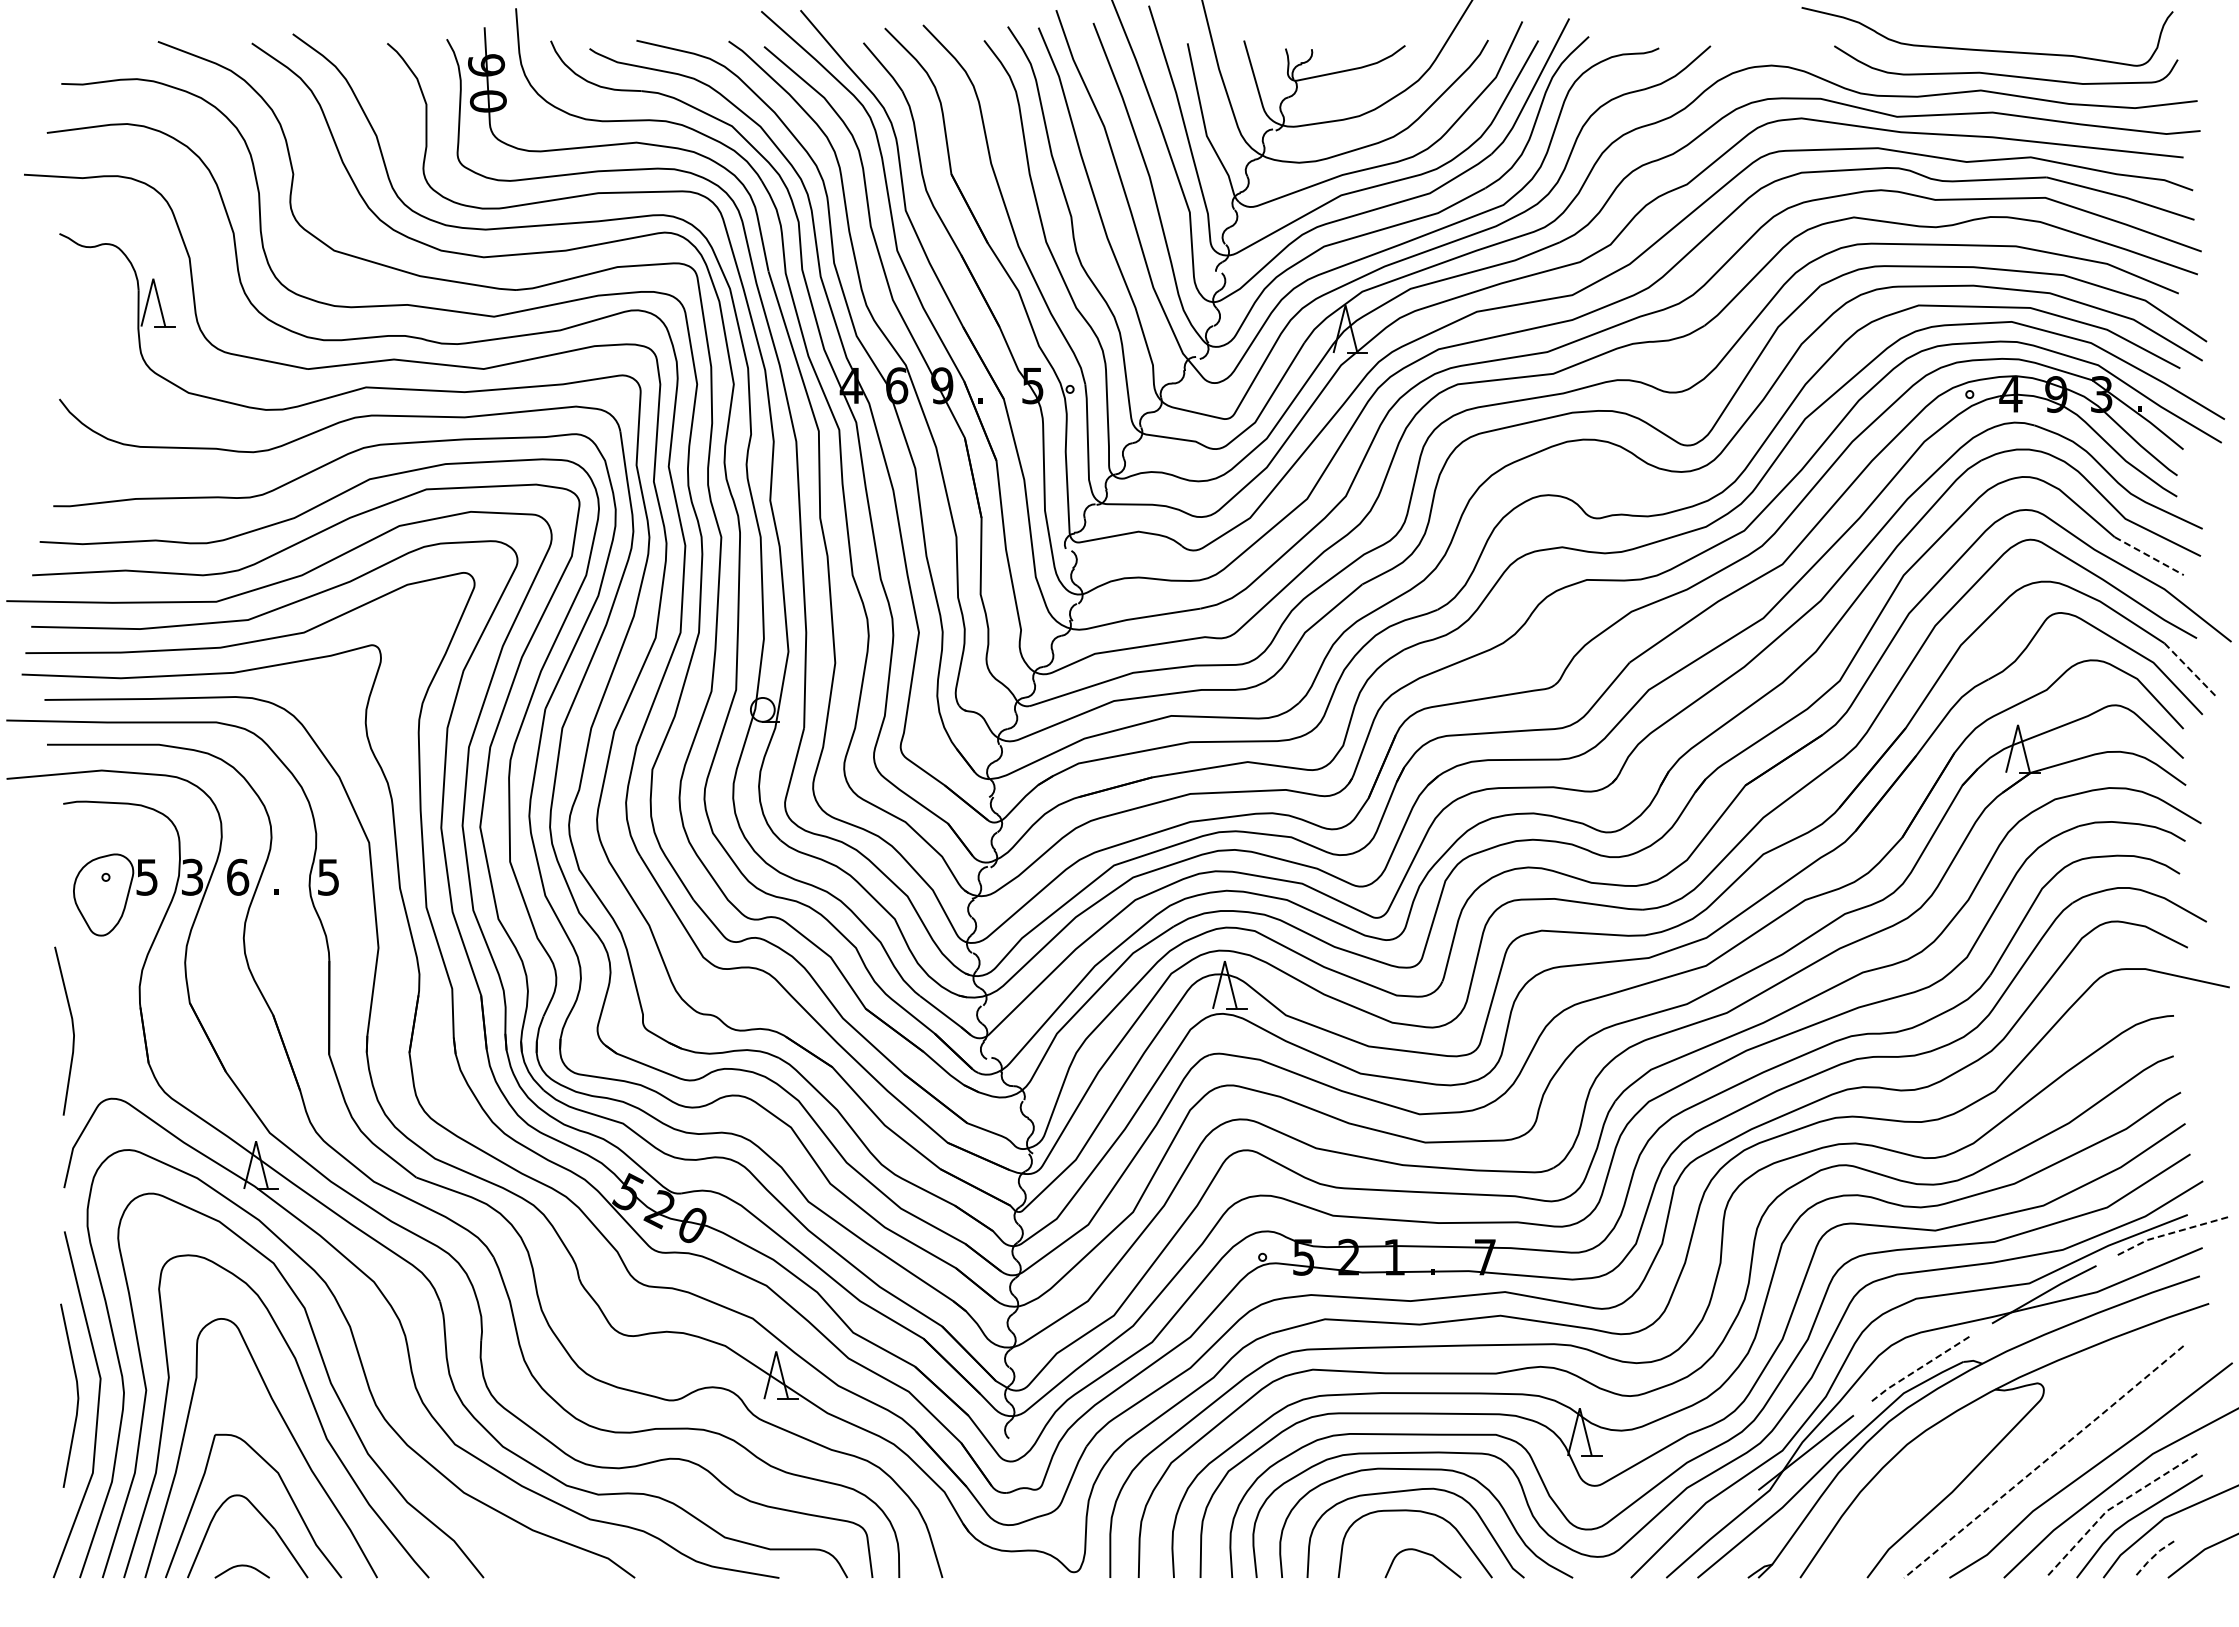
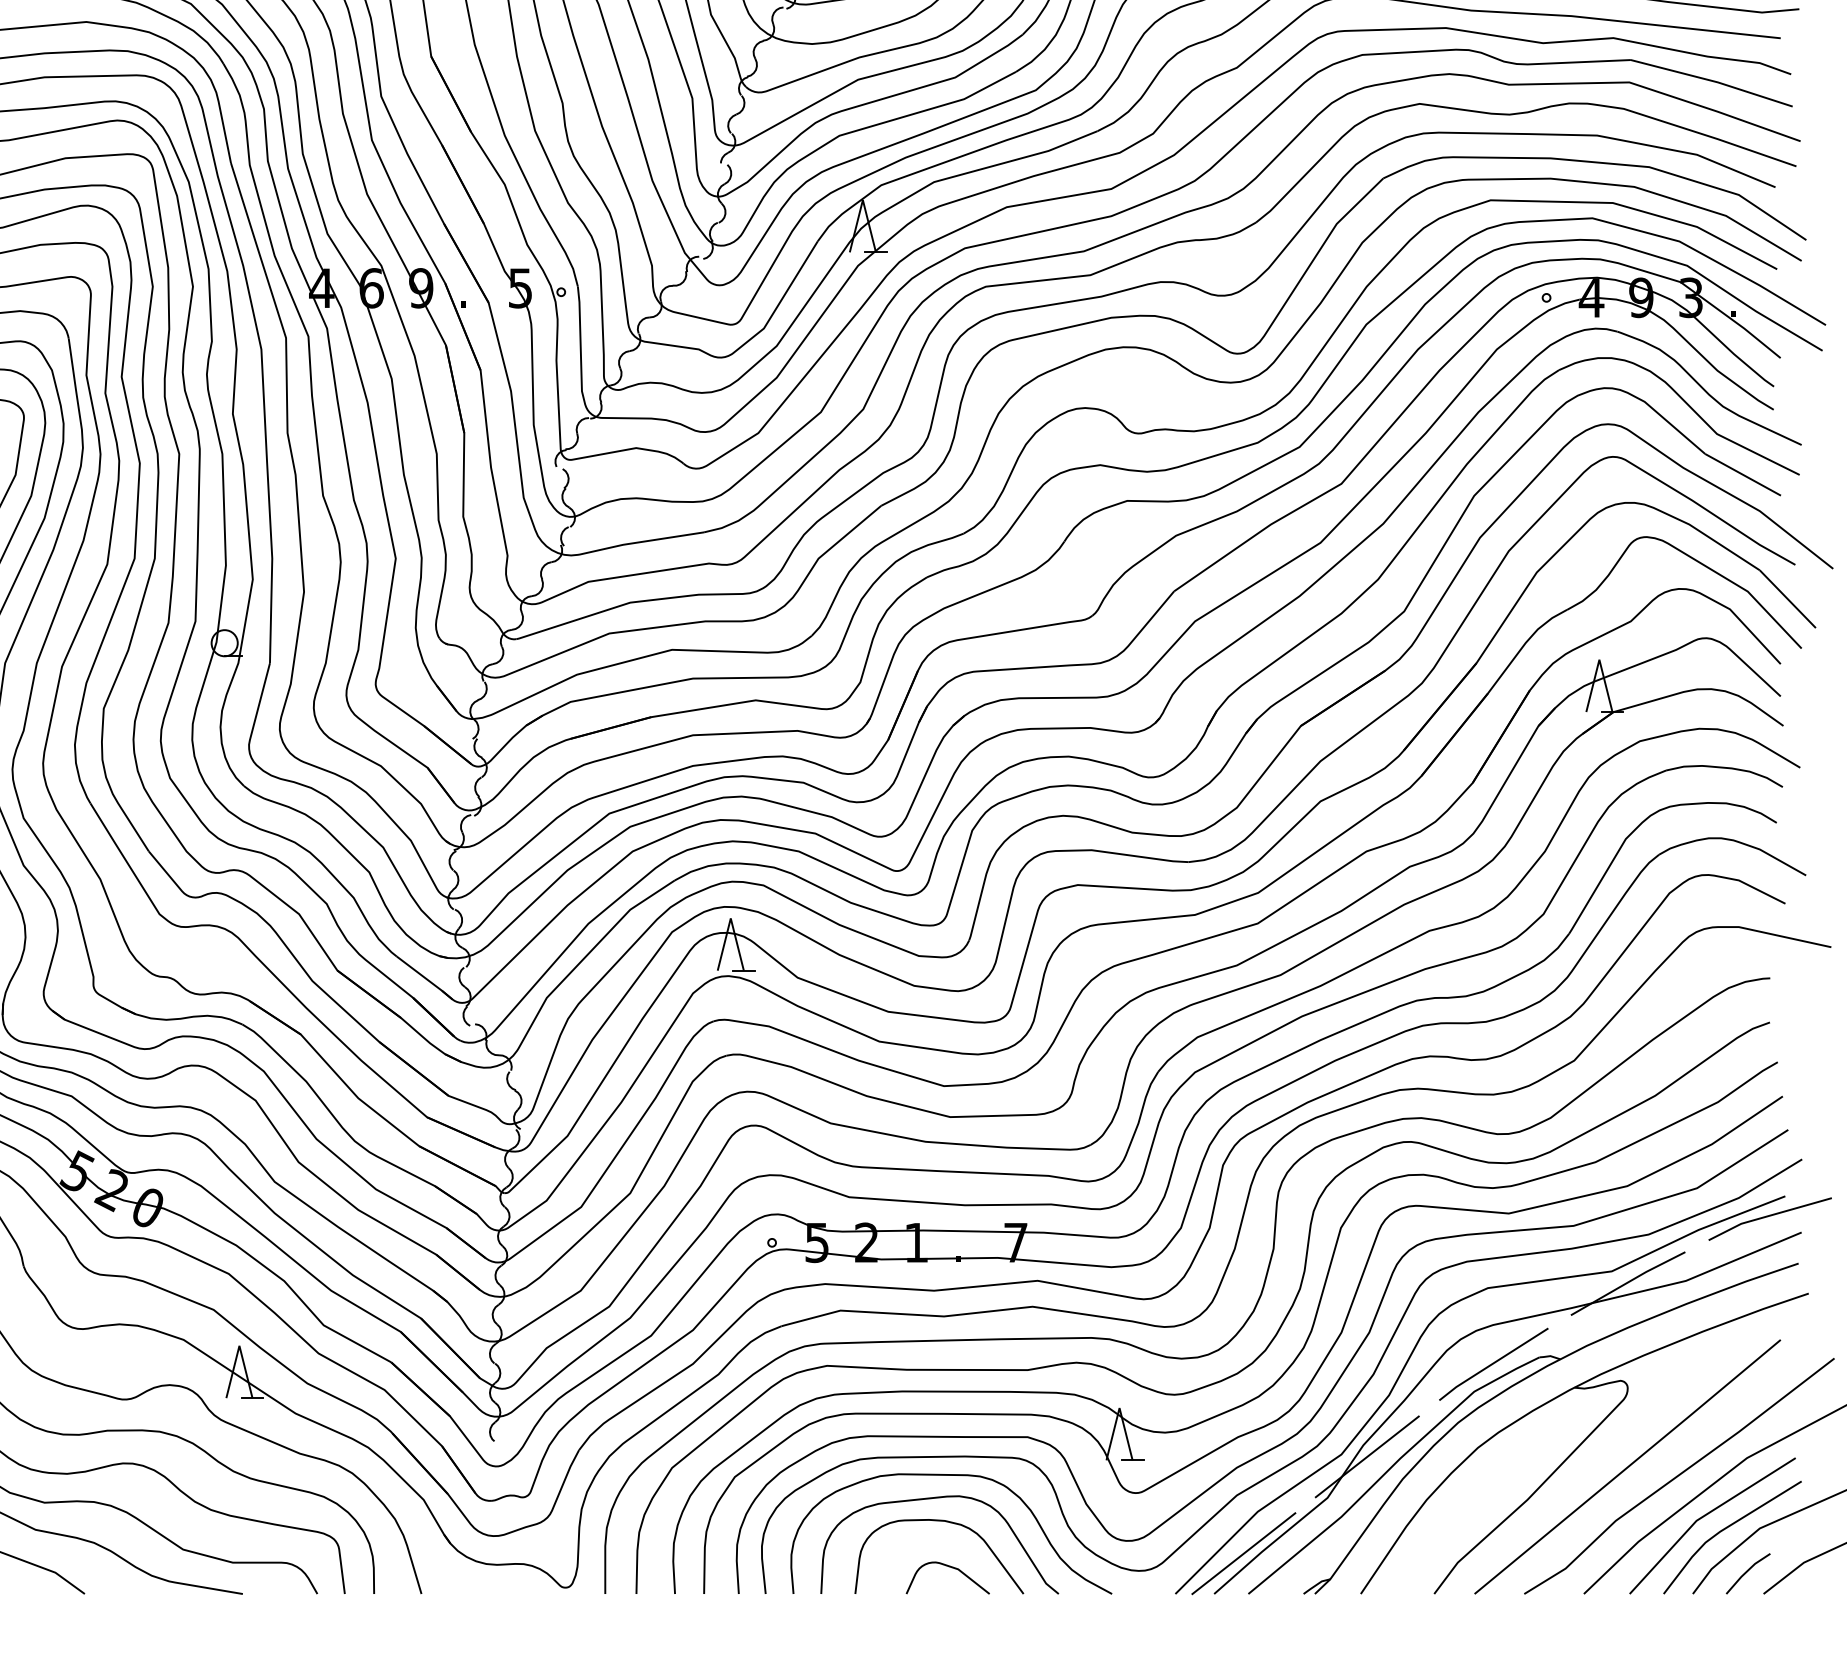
line: (2149, 556) -> (1743, 475), dashed -> solid
line: (2190, 669) -> (1788, 598), dashed -> solid
line: (2173, 1232) -> (1769, 1215), dashed -> solid
line: (1920, 1367) -> (1492, 1363), dashed -> solid
line: (2044, 1462) -> (1628, 1467), dashed -> solid
line: (2113, 1506) -> (1703, 1515), dashed -> solid
line: (1693, 1541) -> (1243, 1554), added
line: (2152, 1557) -> (1746, 1571), dashed -> solid

